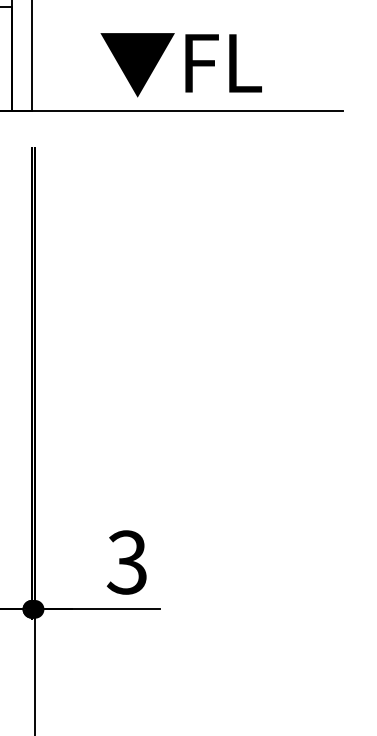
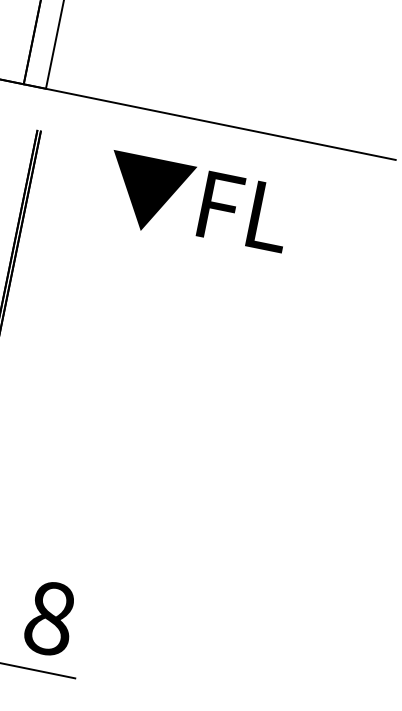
text: (180, 65) -> (196, 204), moved
text: (126, 562) -> (48, 618), 3 -> 8

